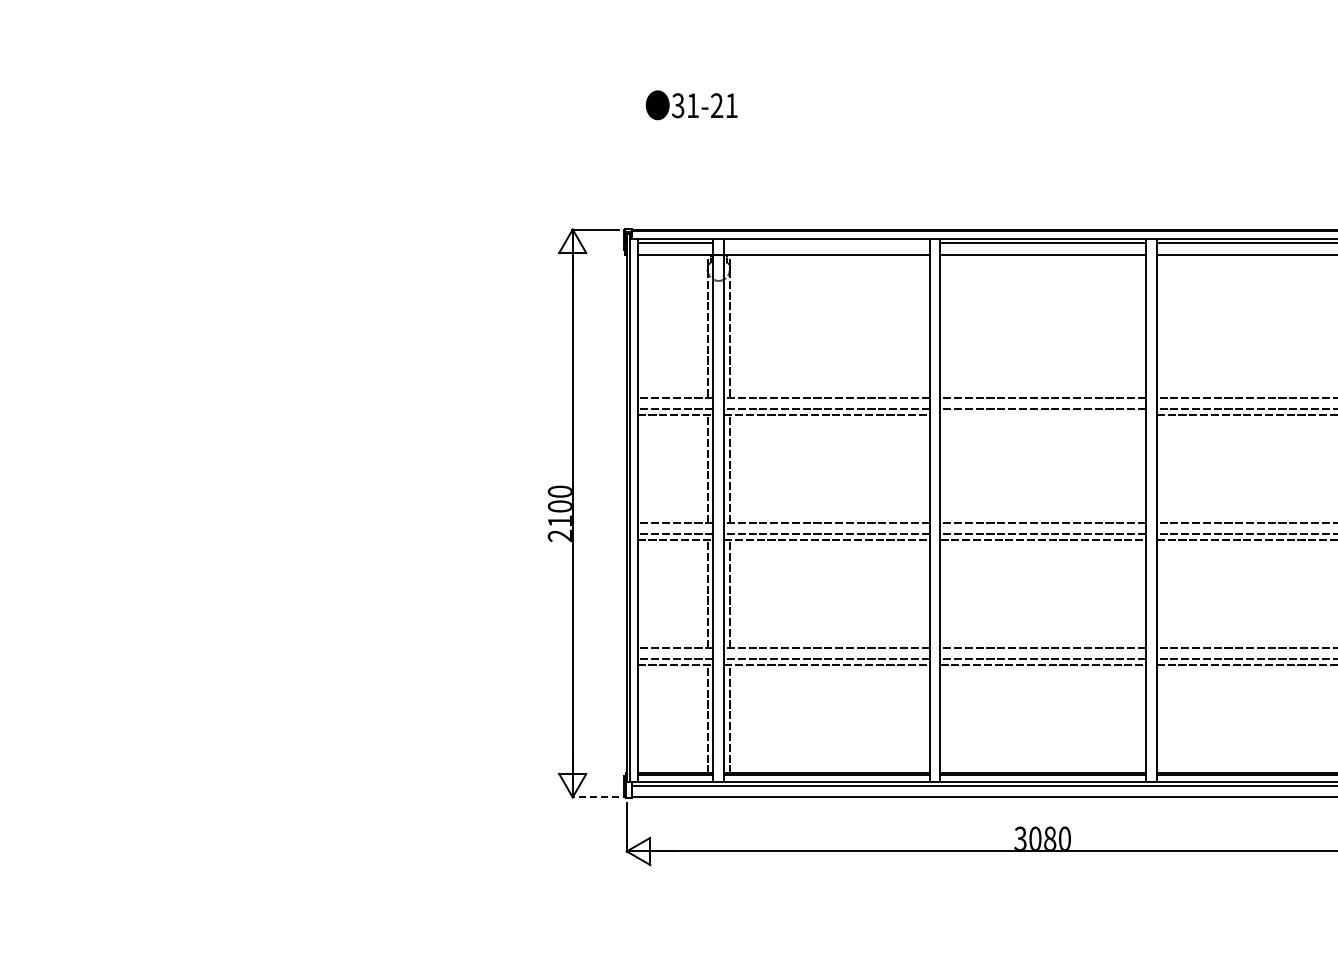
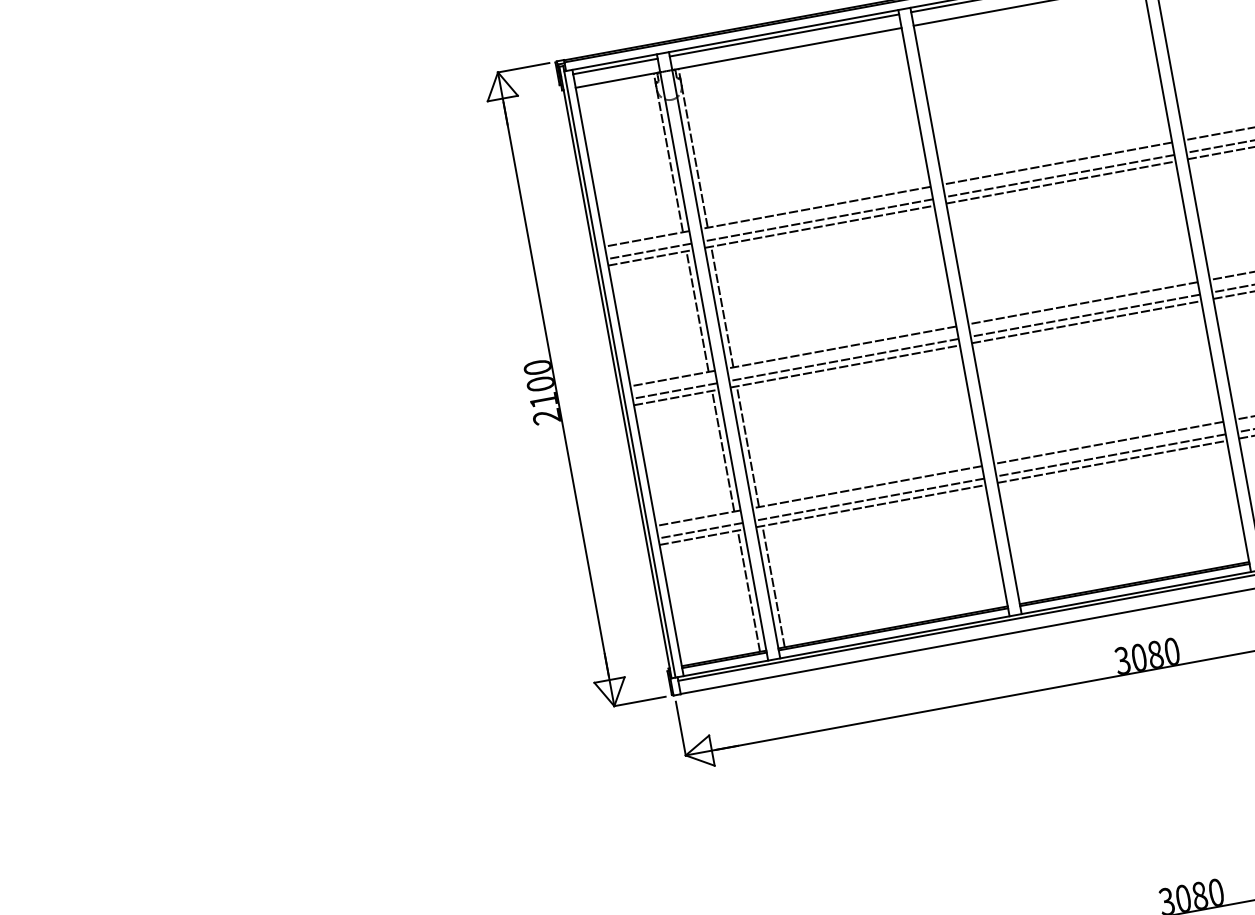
line: (826, 243) -> (784, 36), added
line: (1042, 414) -> (1060, 182), added
line: (595, 797) -> (639, 701), dashed -> solid

